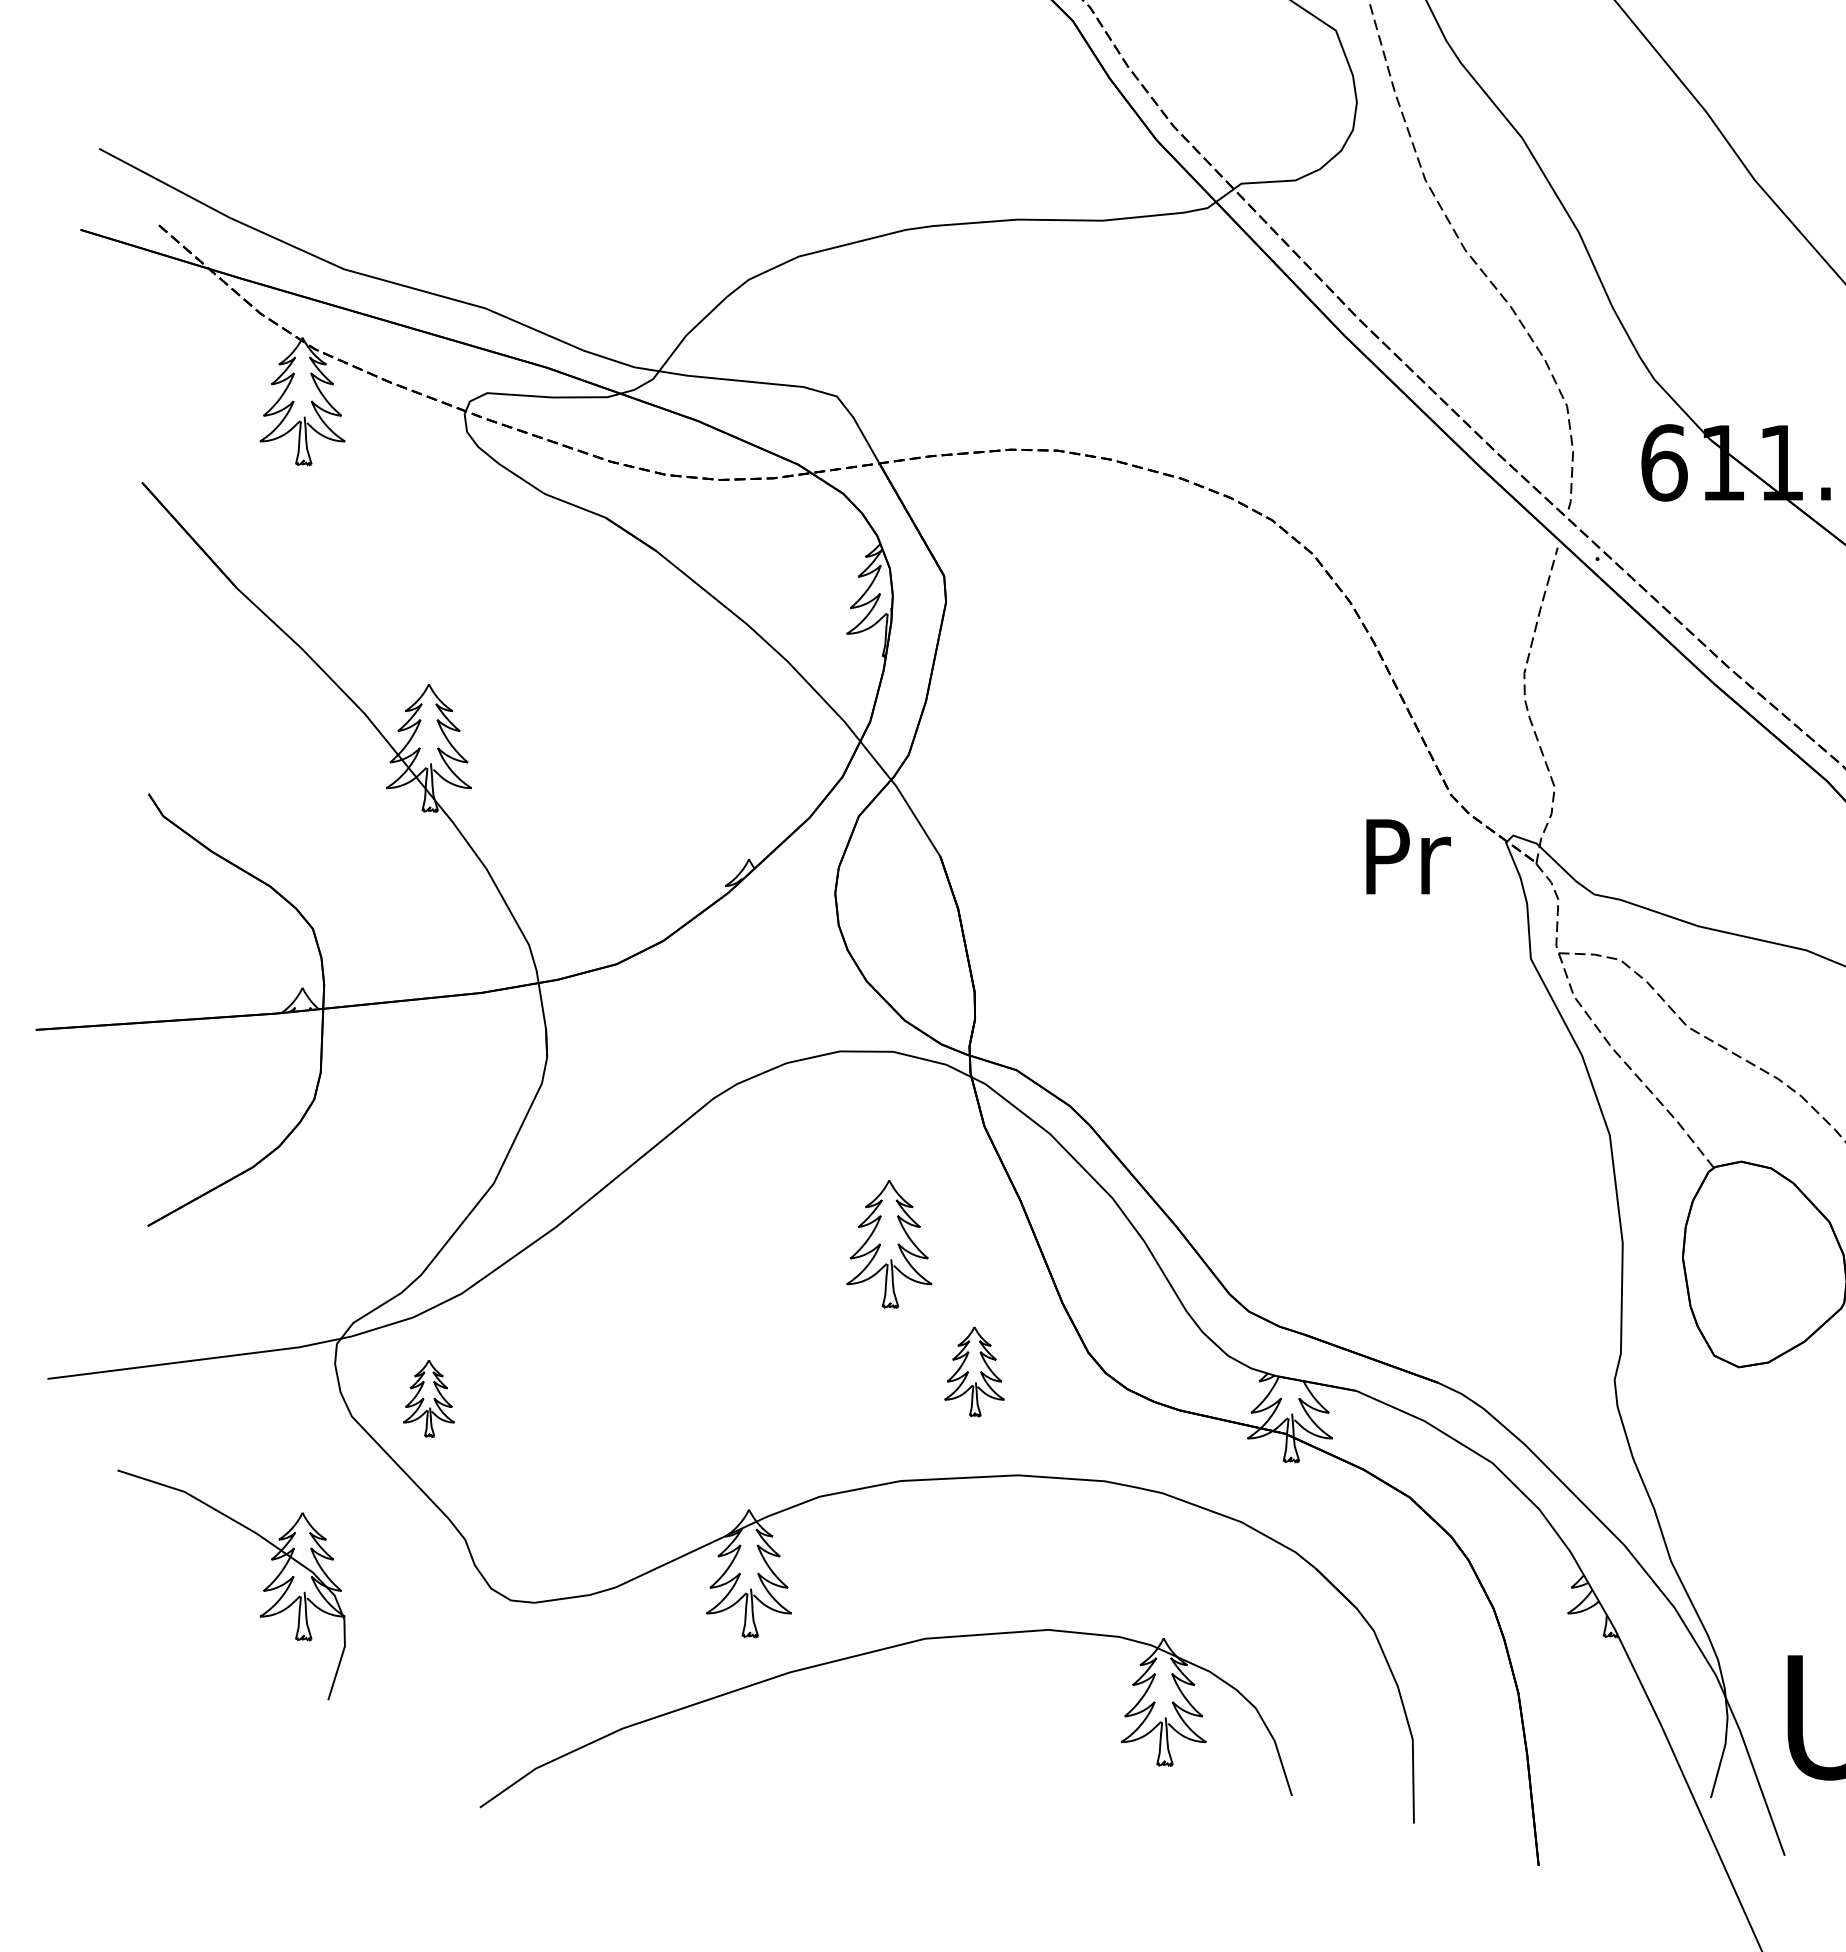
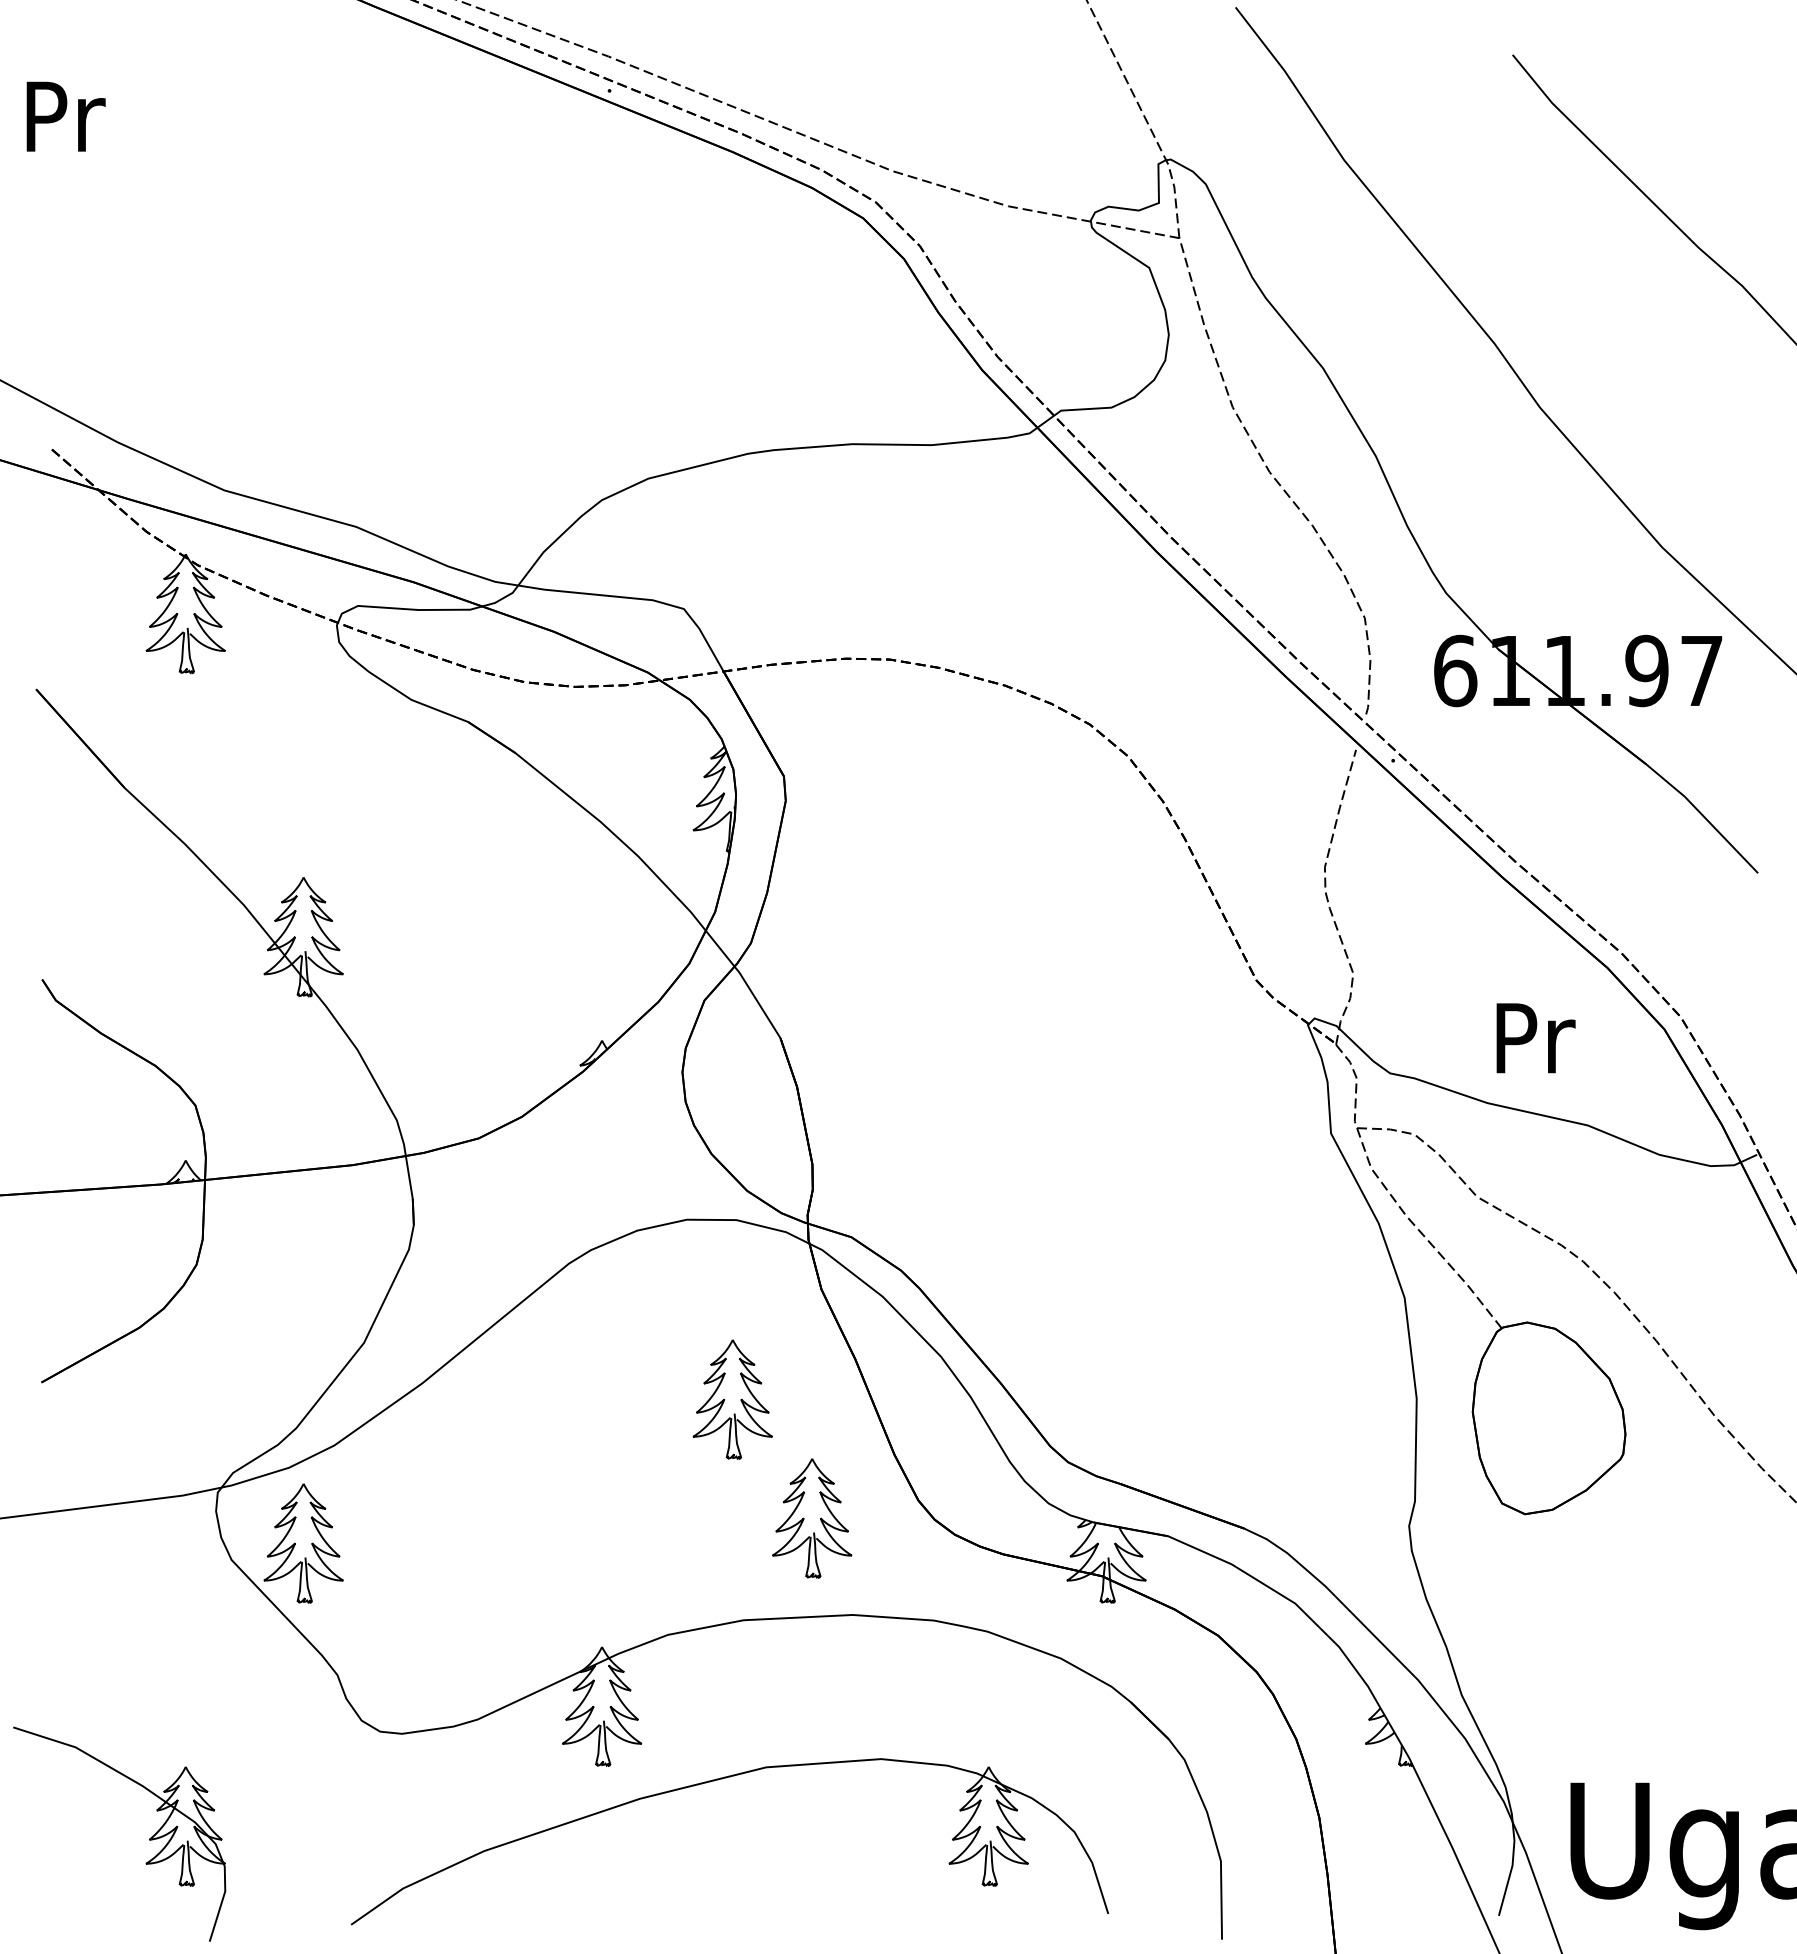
text: (1408, 857) -> (1535, 1038), moved
part: (974, 1371) -> (812, 1518), size x1.43
part: (428, 1398) -> (303, 1543), size x1.67
part: (263, 1589) -> (149, 1838), moved

